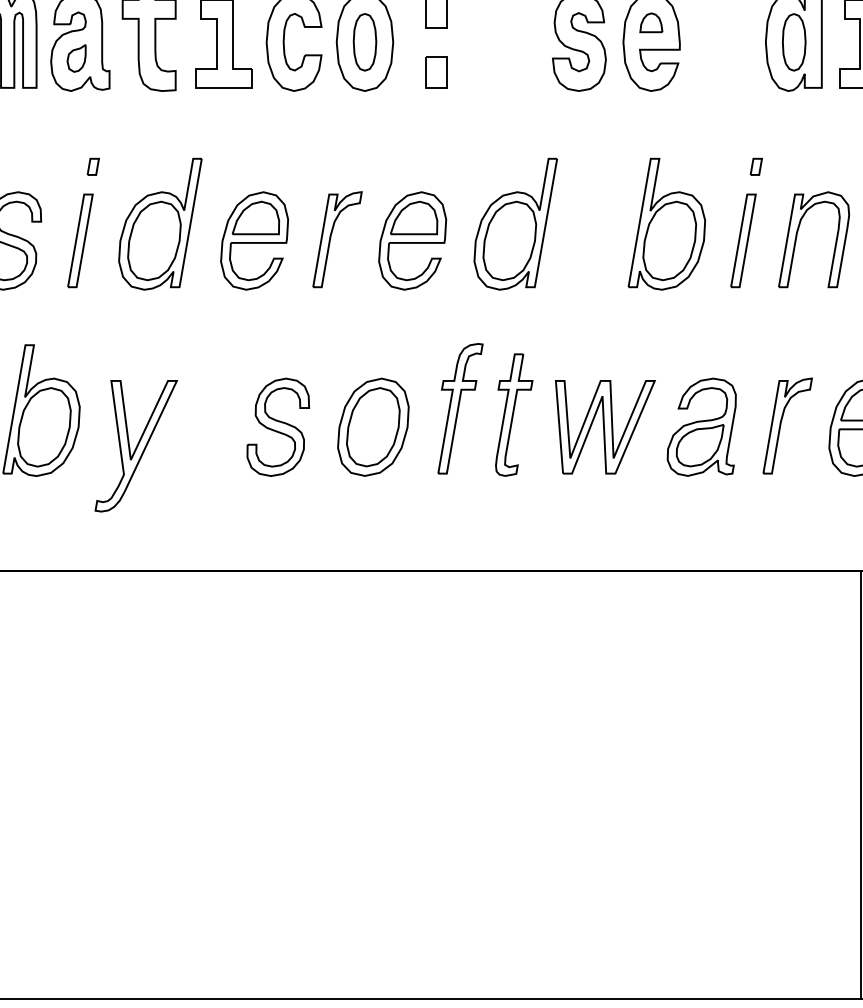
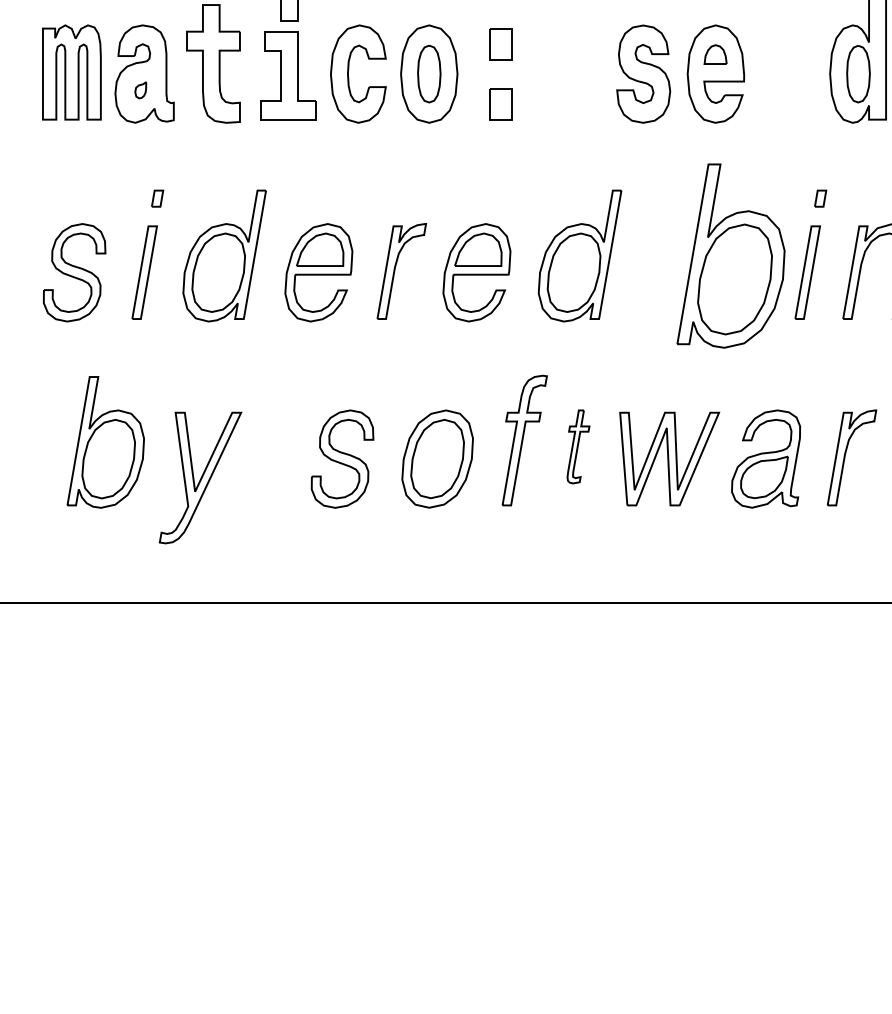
part: (76, 58) -> (140, 90), size x0.6
part: (667, 223) -> (731, 255), size x1.4
part: (514, 414) -> (578, 446), size x0.6

